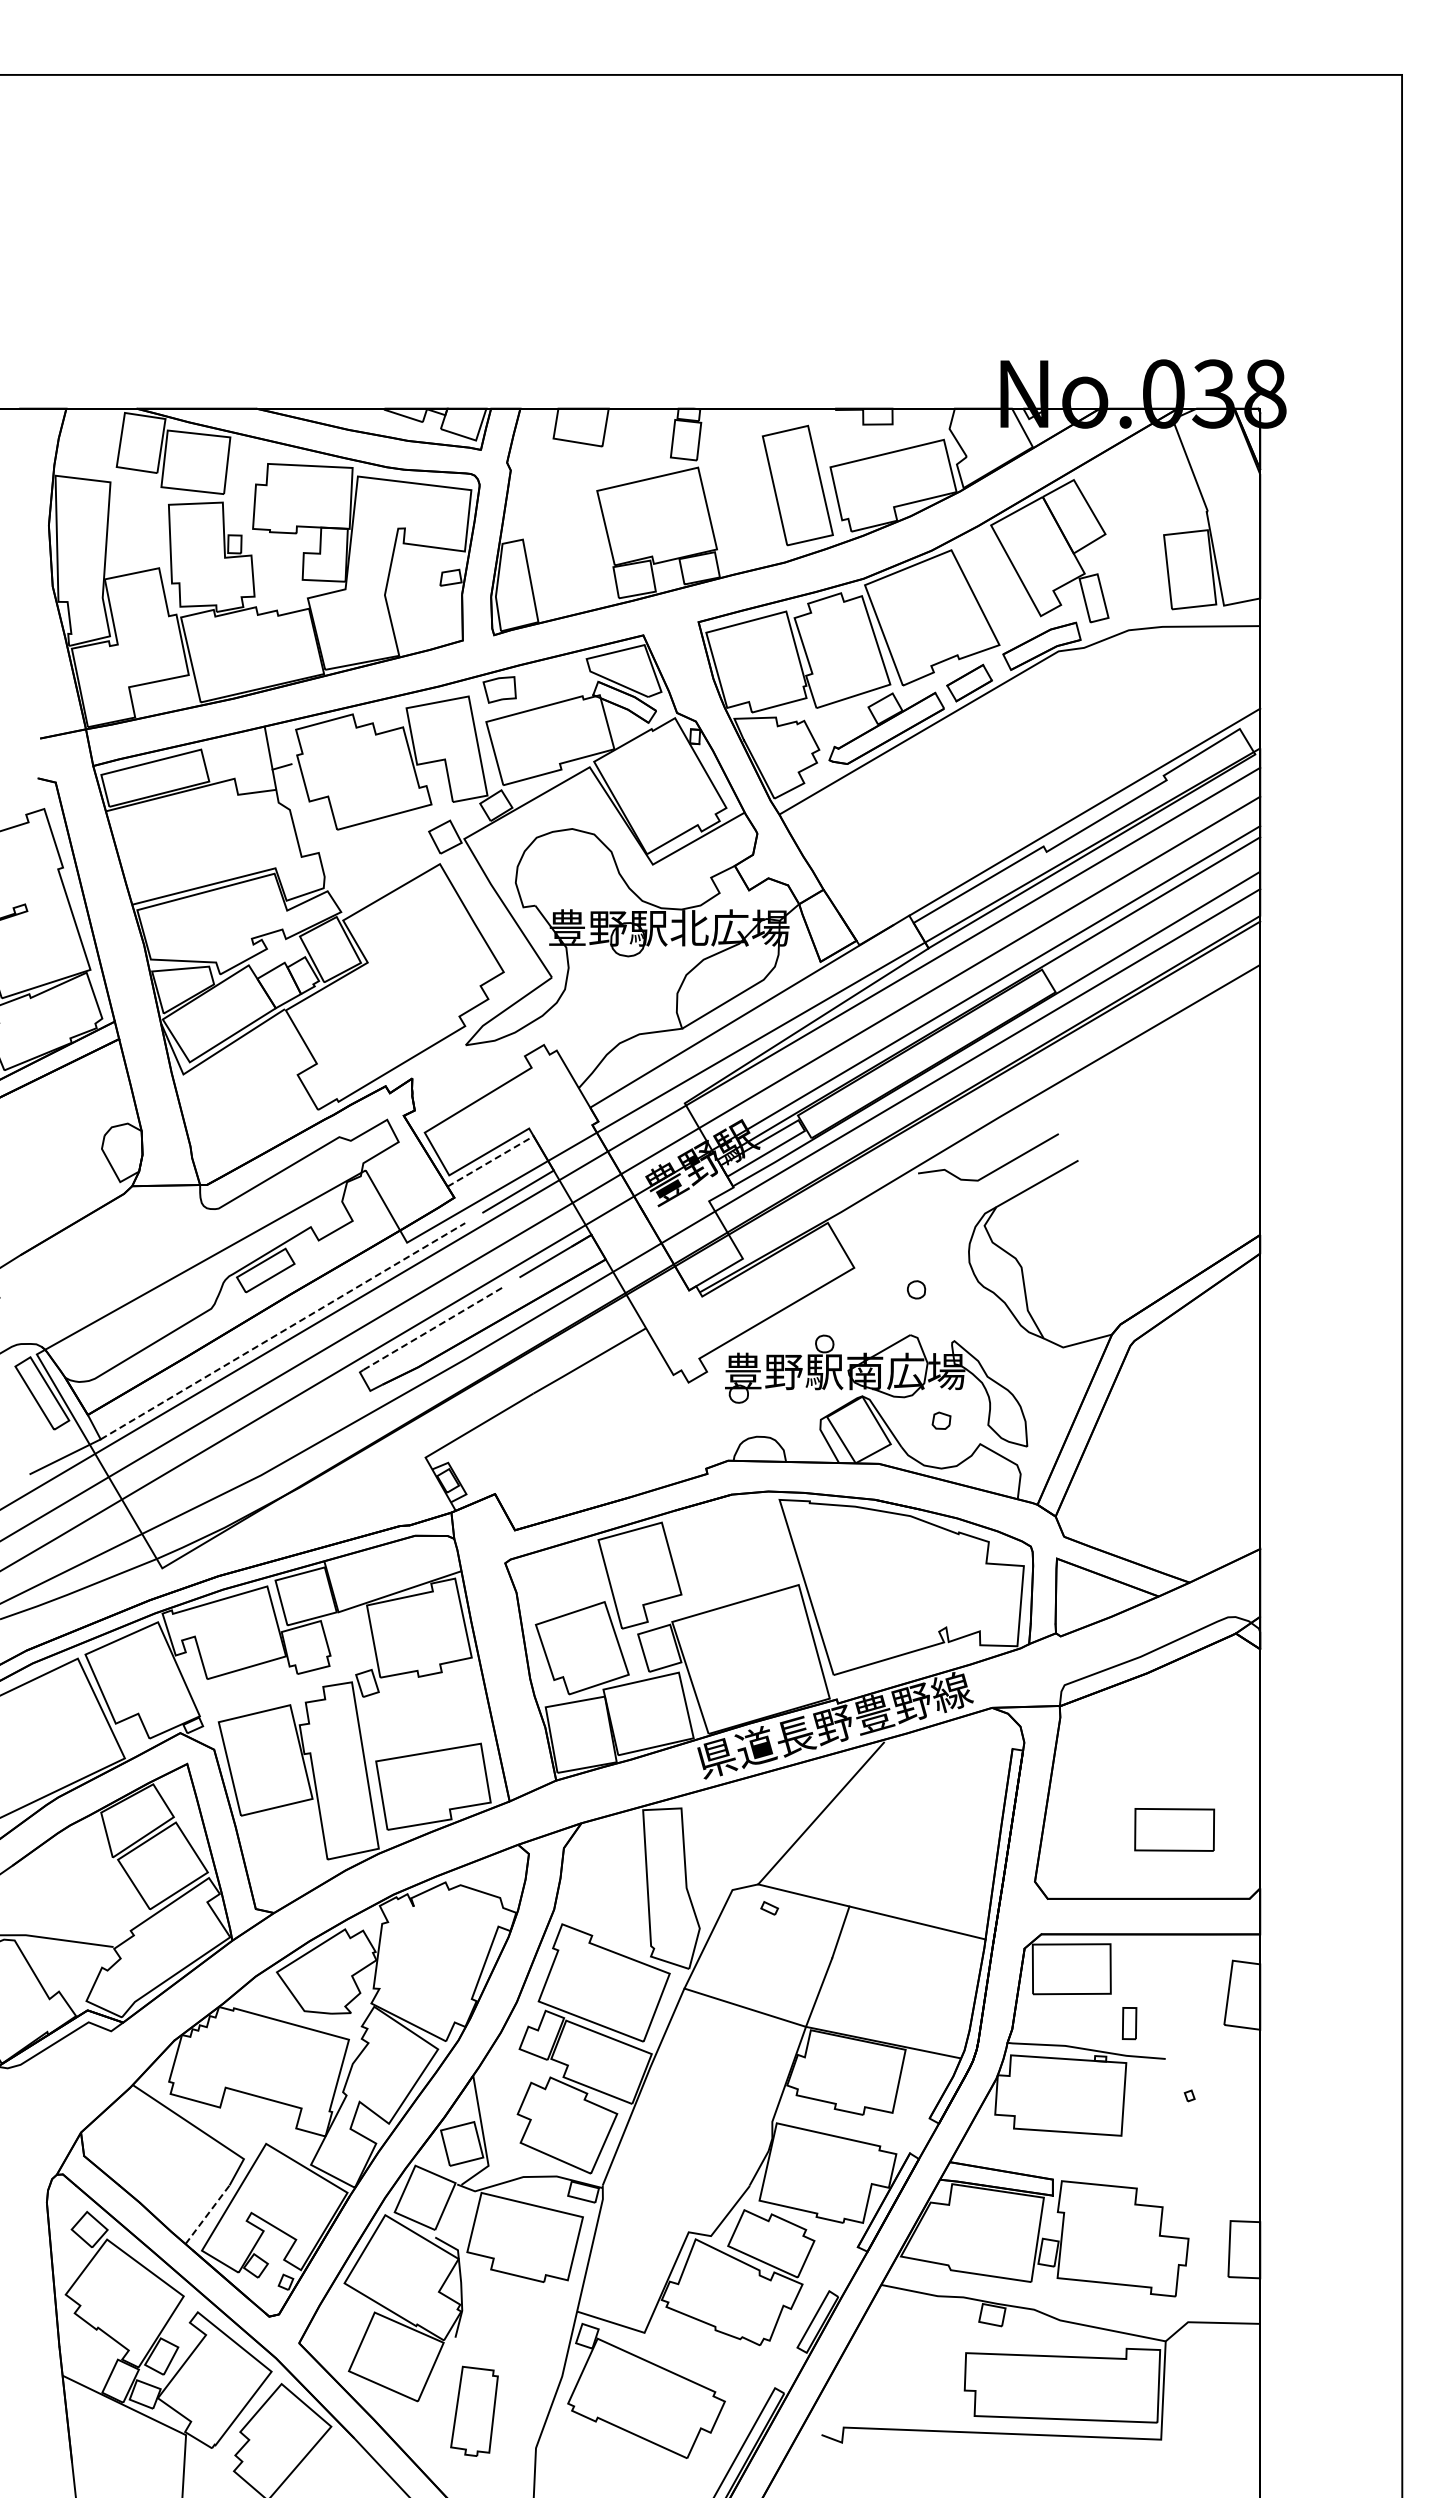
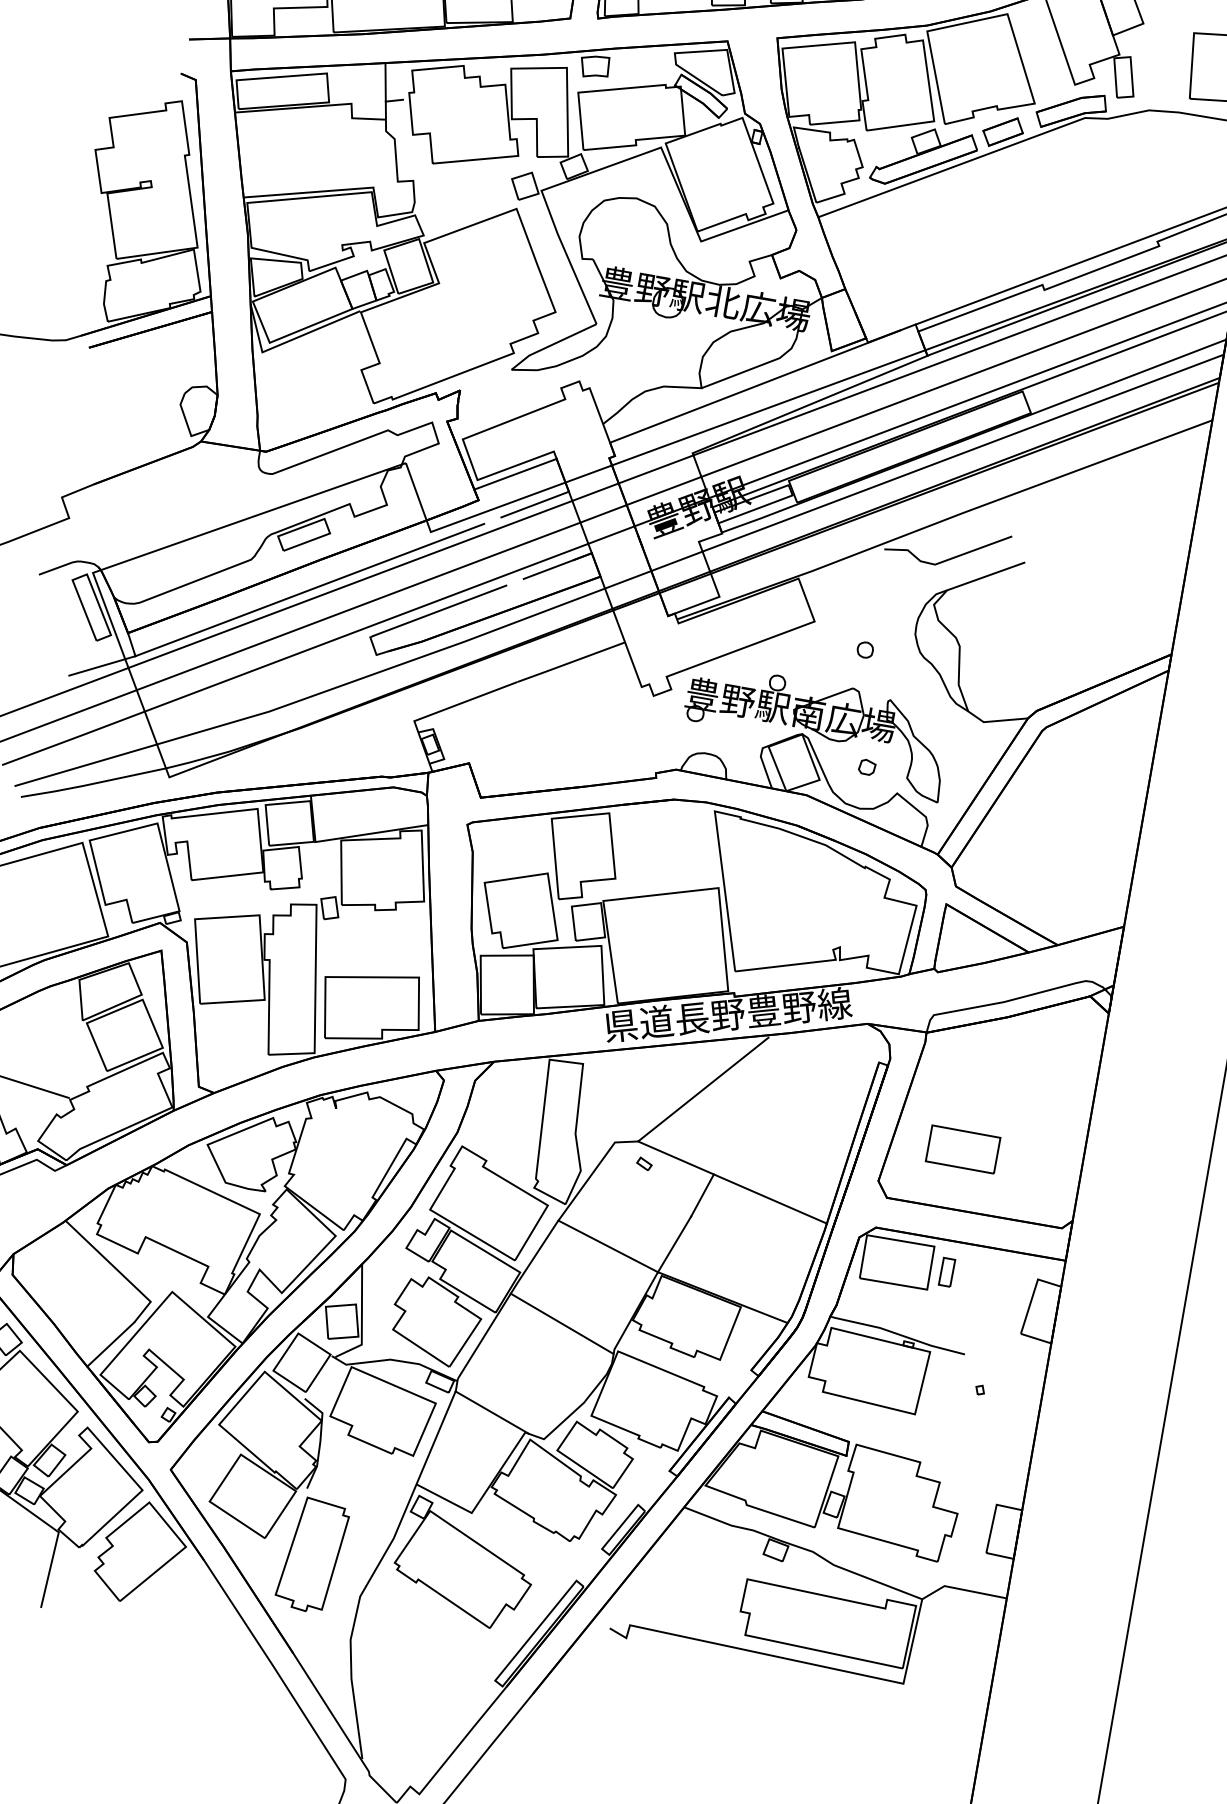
line: (490, 1161) -> (515, 474), dashed -> solid
line: (433, 1328) -> (440, 610), dashed -> solid
line: (282, 1331) -> (309, 590), dashed -> solid
part: (1174, 1829) -> (963, 1149), moved
part: (1129, 2023) -> (946, 1272), moved
line: (708, 2103) -> (561, 1323), added
line: (207, 2214) -> (110, 1344), dashed -> solid
line: (647, 2215) -> (492, 1411), added
part: (474, 2411) -> (312, 1555), size x1.43

